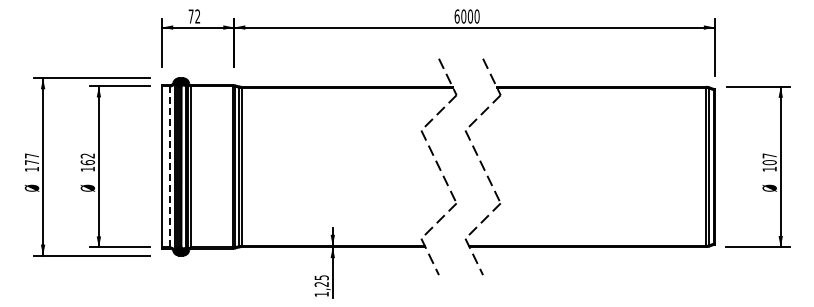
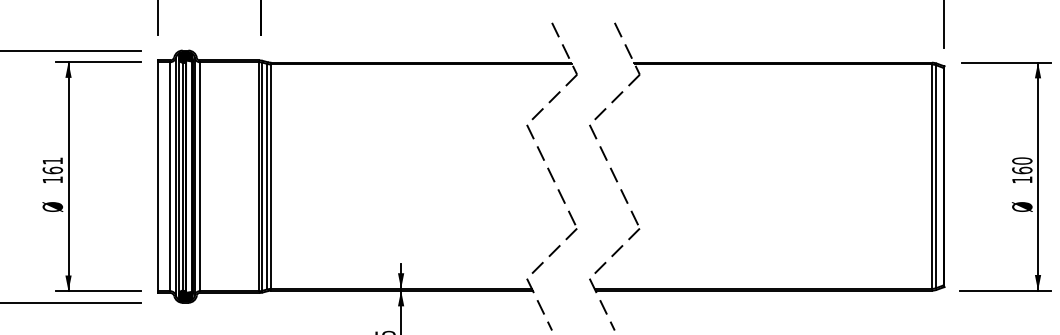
text: (87, 155) -> (52, 160), 162 -> 161
text: (769, 158) -> (1022, 164), 107 -> 160
line: (170, 166) -> (170, 176), dashed -> solid

